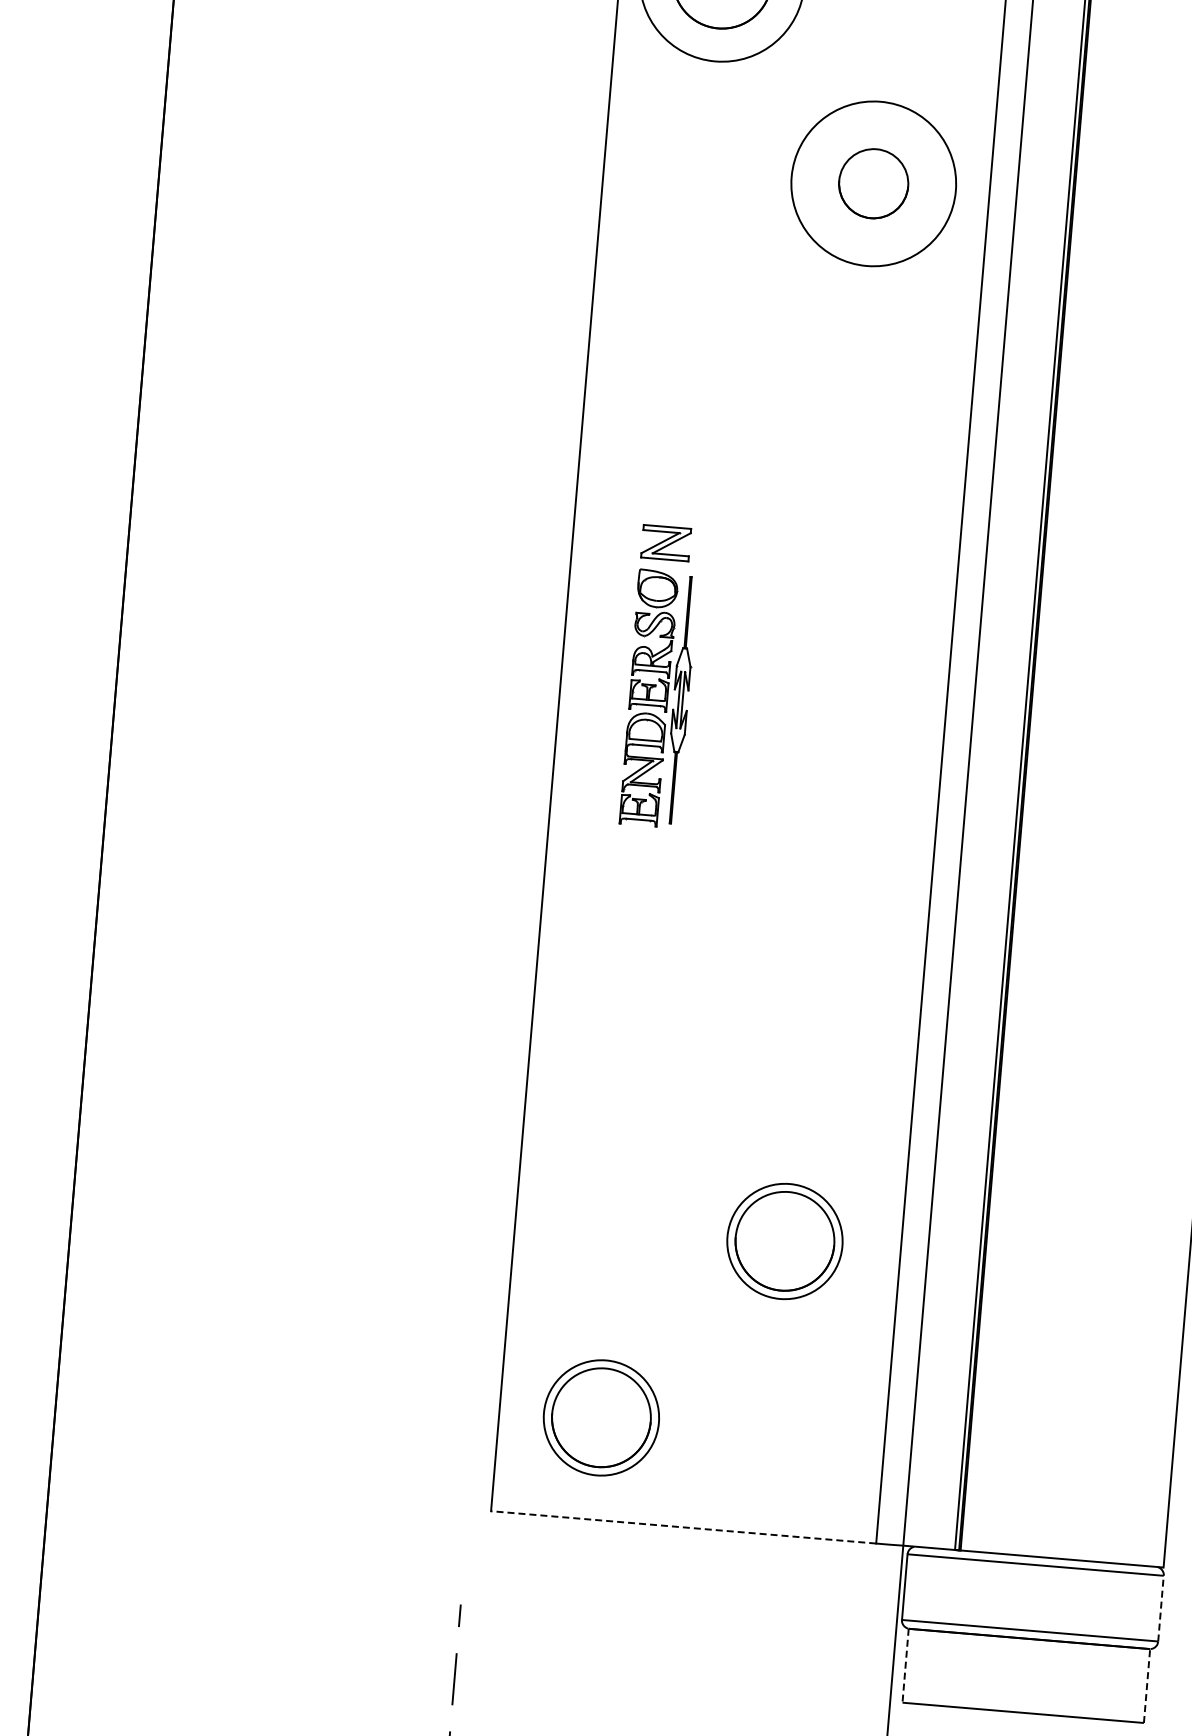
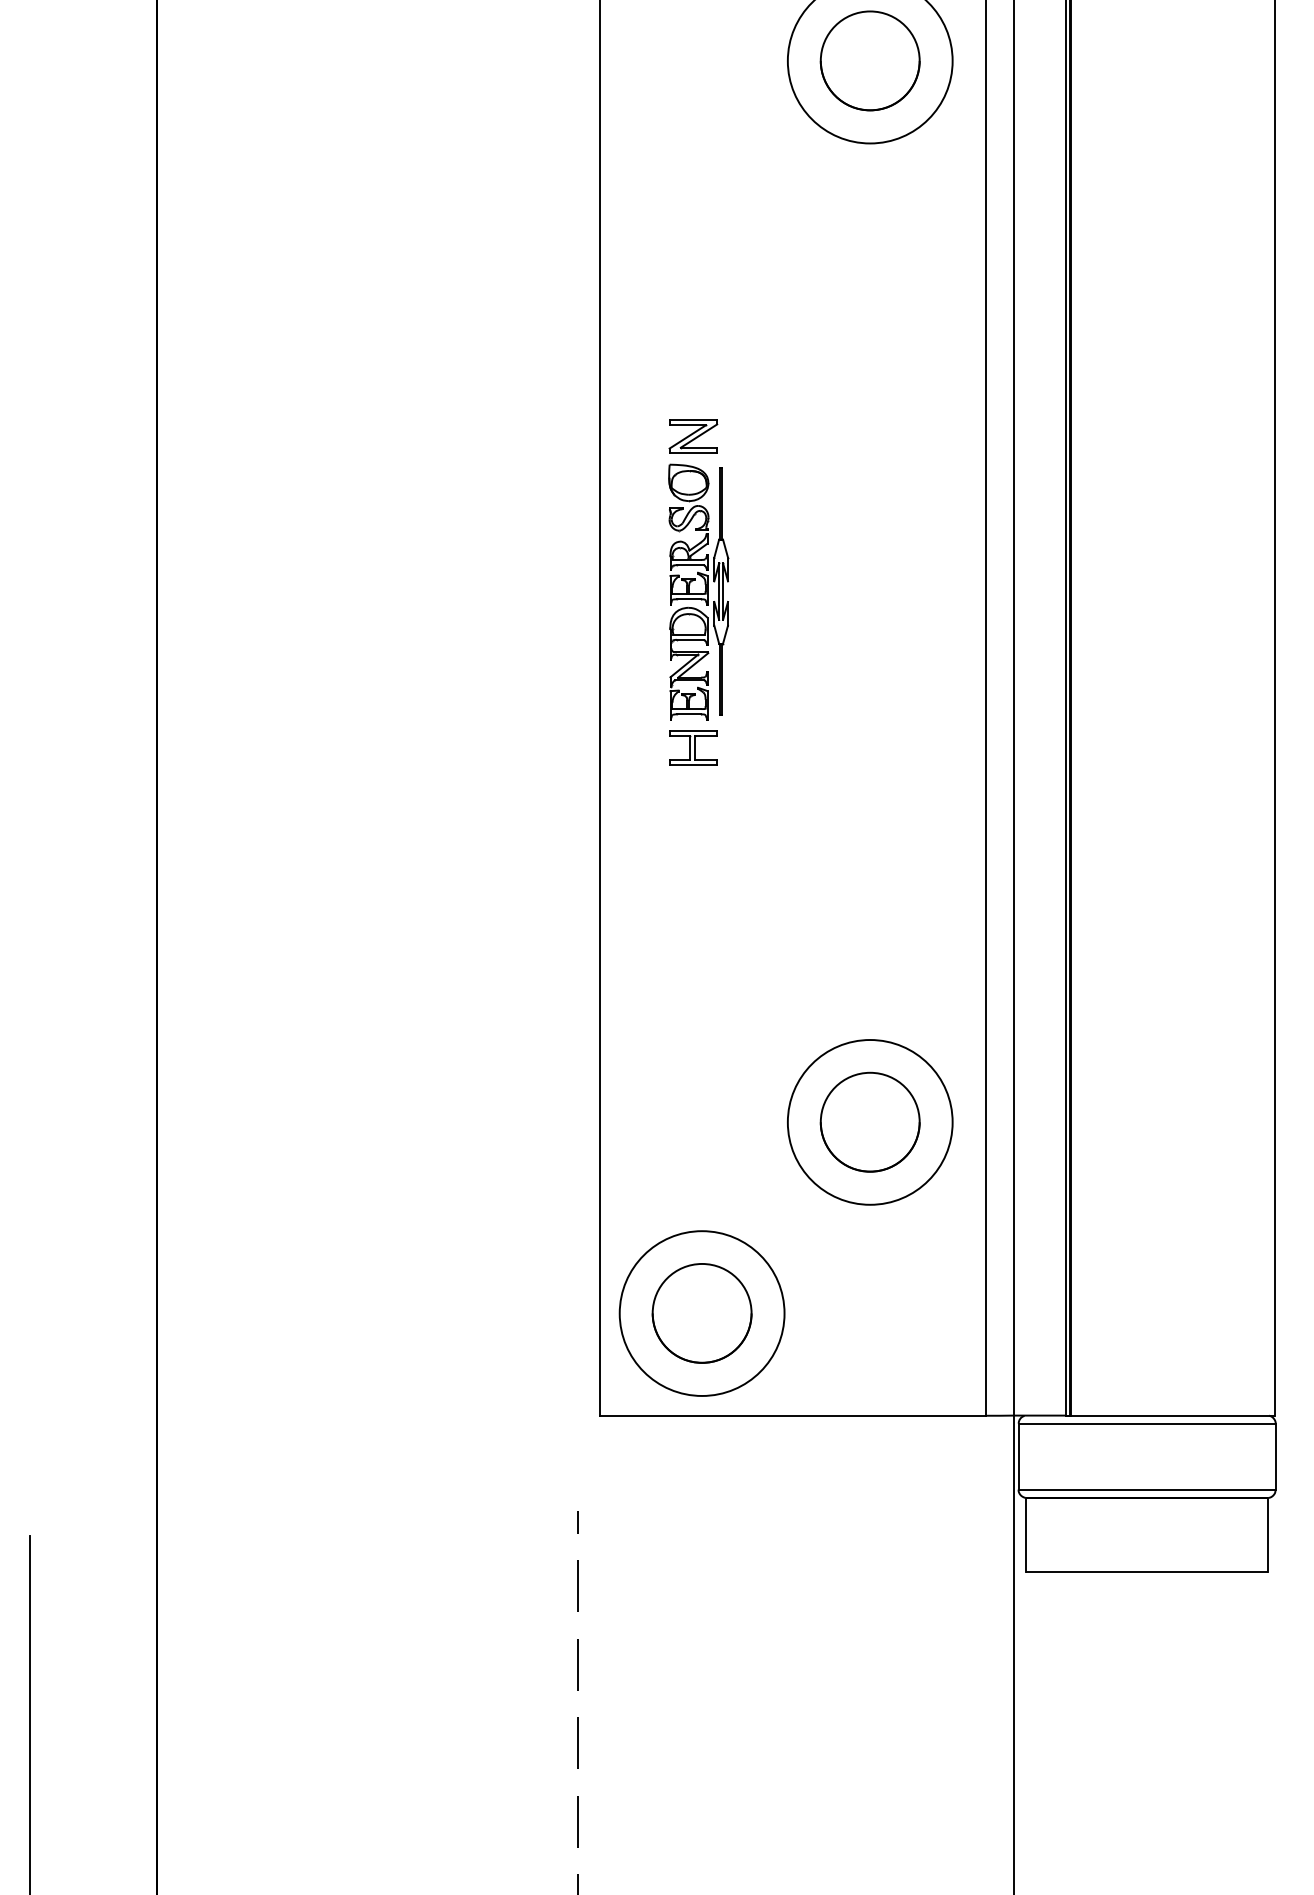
part: (873, 183) -> (869, 60), size x1.43
part: (640, 853) -> (693, 747), added
circle: (784, 1241) -> (869, 1122), size x1.43
circle: (600, 1417) -> (701, 1313), size x1.43
line: (682, 1527) -> (792, 1415), dashed -> solid
line: (1160, 1608) -> (1275, 1456), dashed -> solid
line: (905, 1666) -> (1025, 1535), dashed -> solid
line: (1147, 1685) -> (1268, 1534), dashed -> solid

